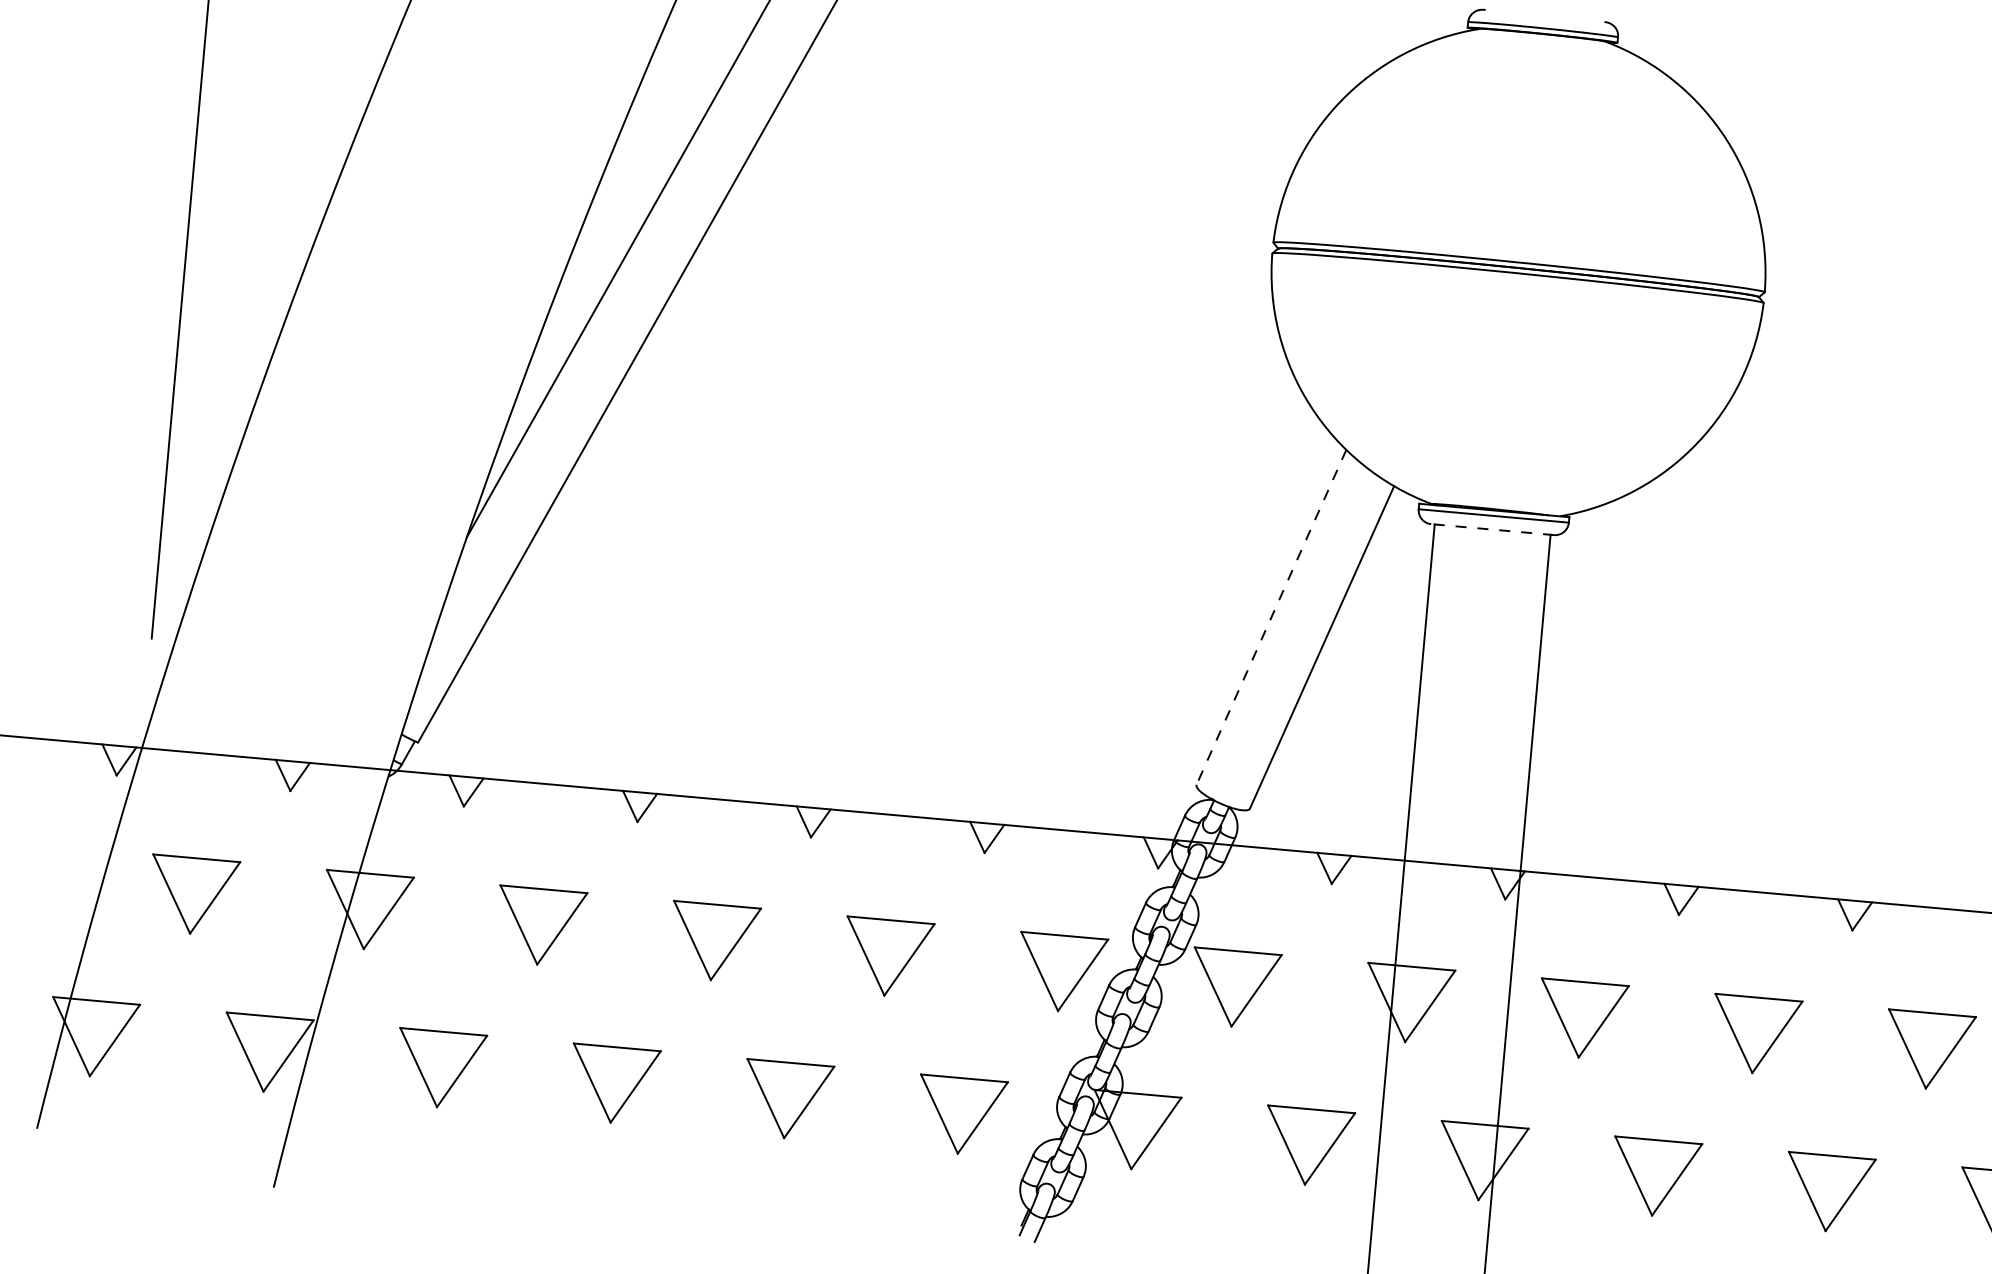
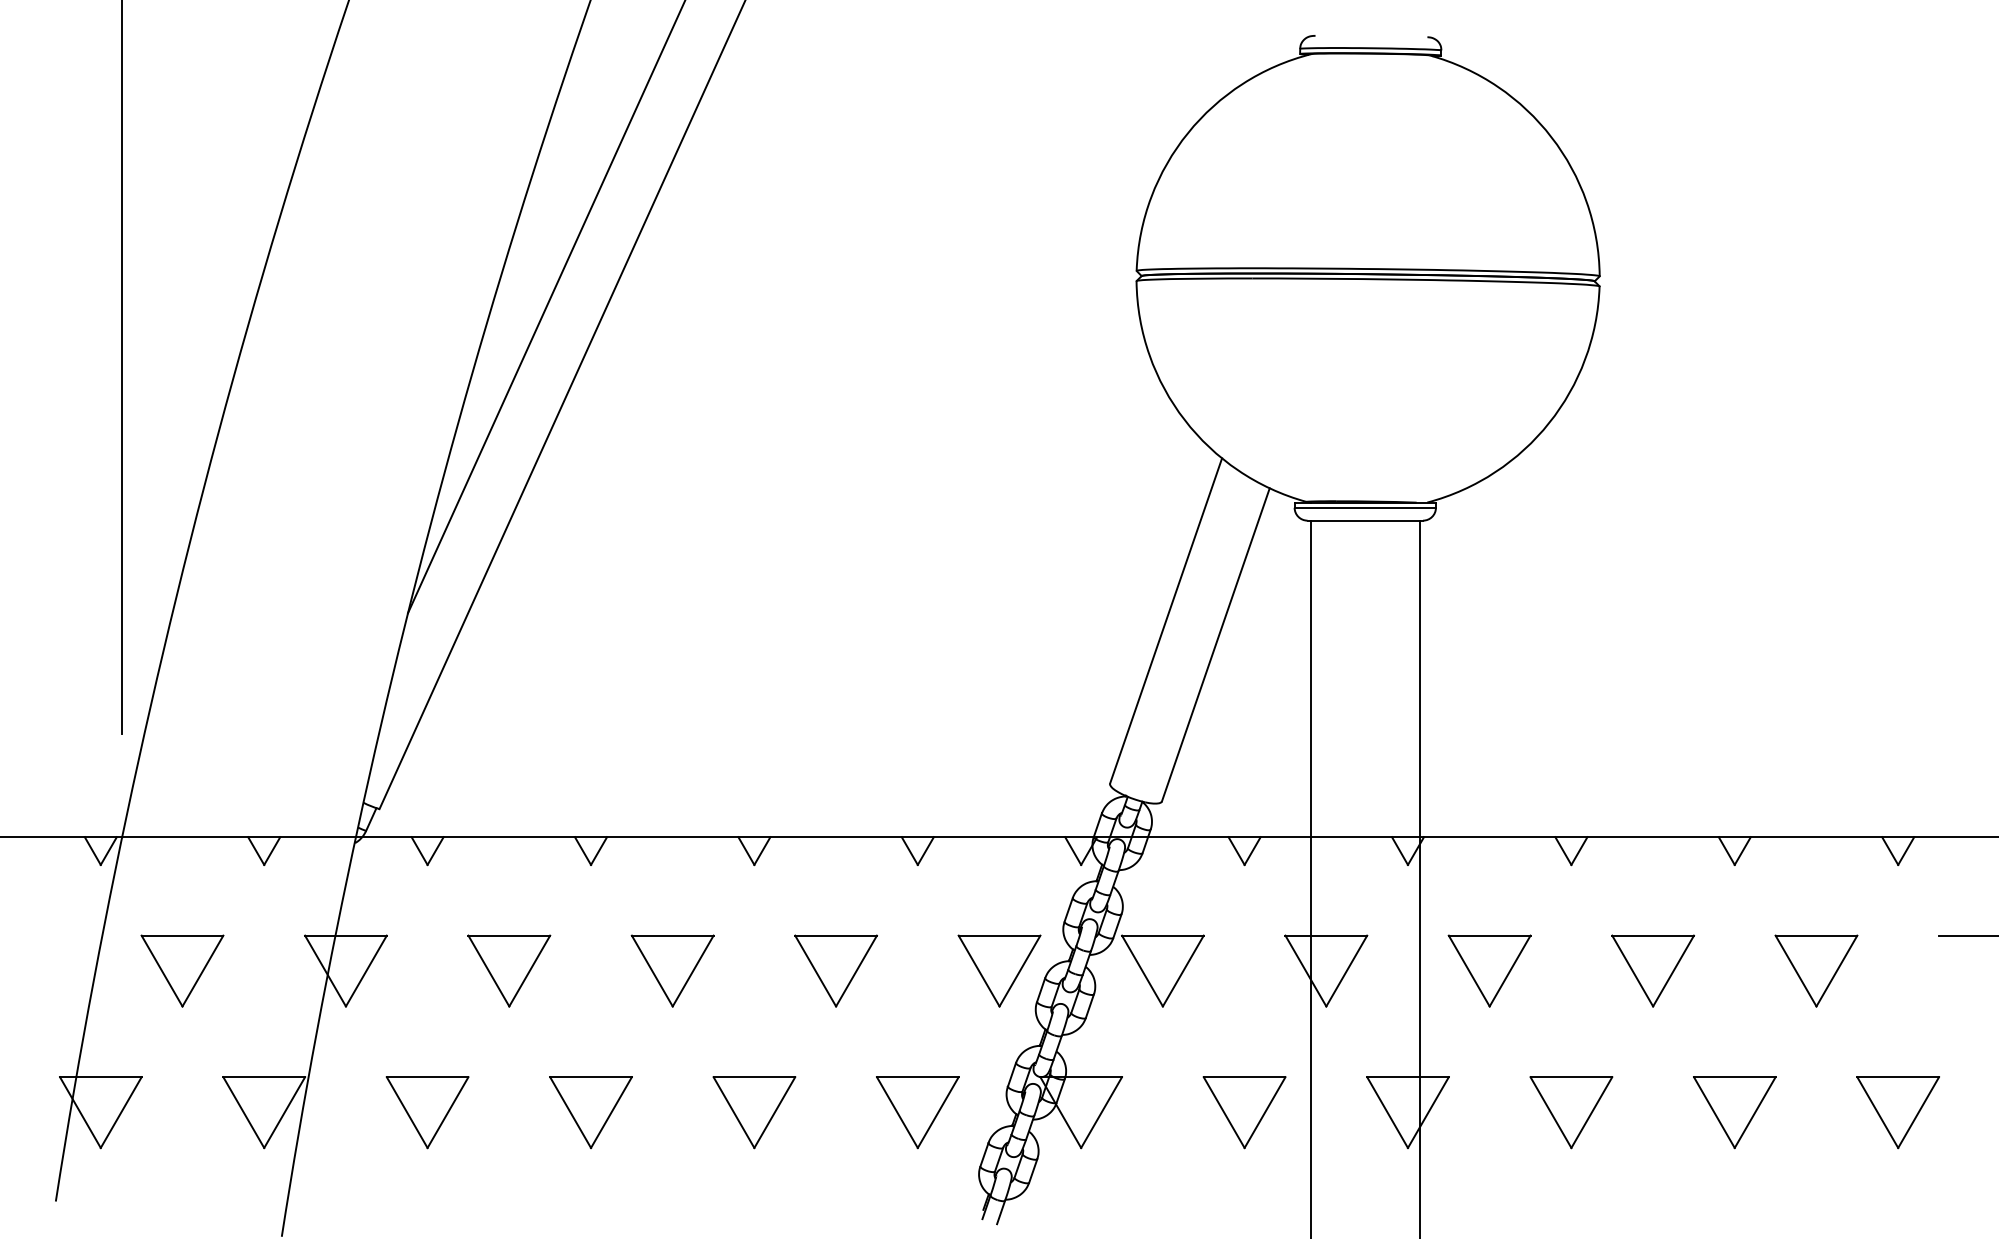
line: (1492, 529) -> (1365, 520), dashed -> solid
line: (1271, 617) -> (1166, 621), dashed -> solid

